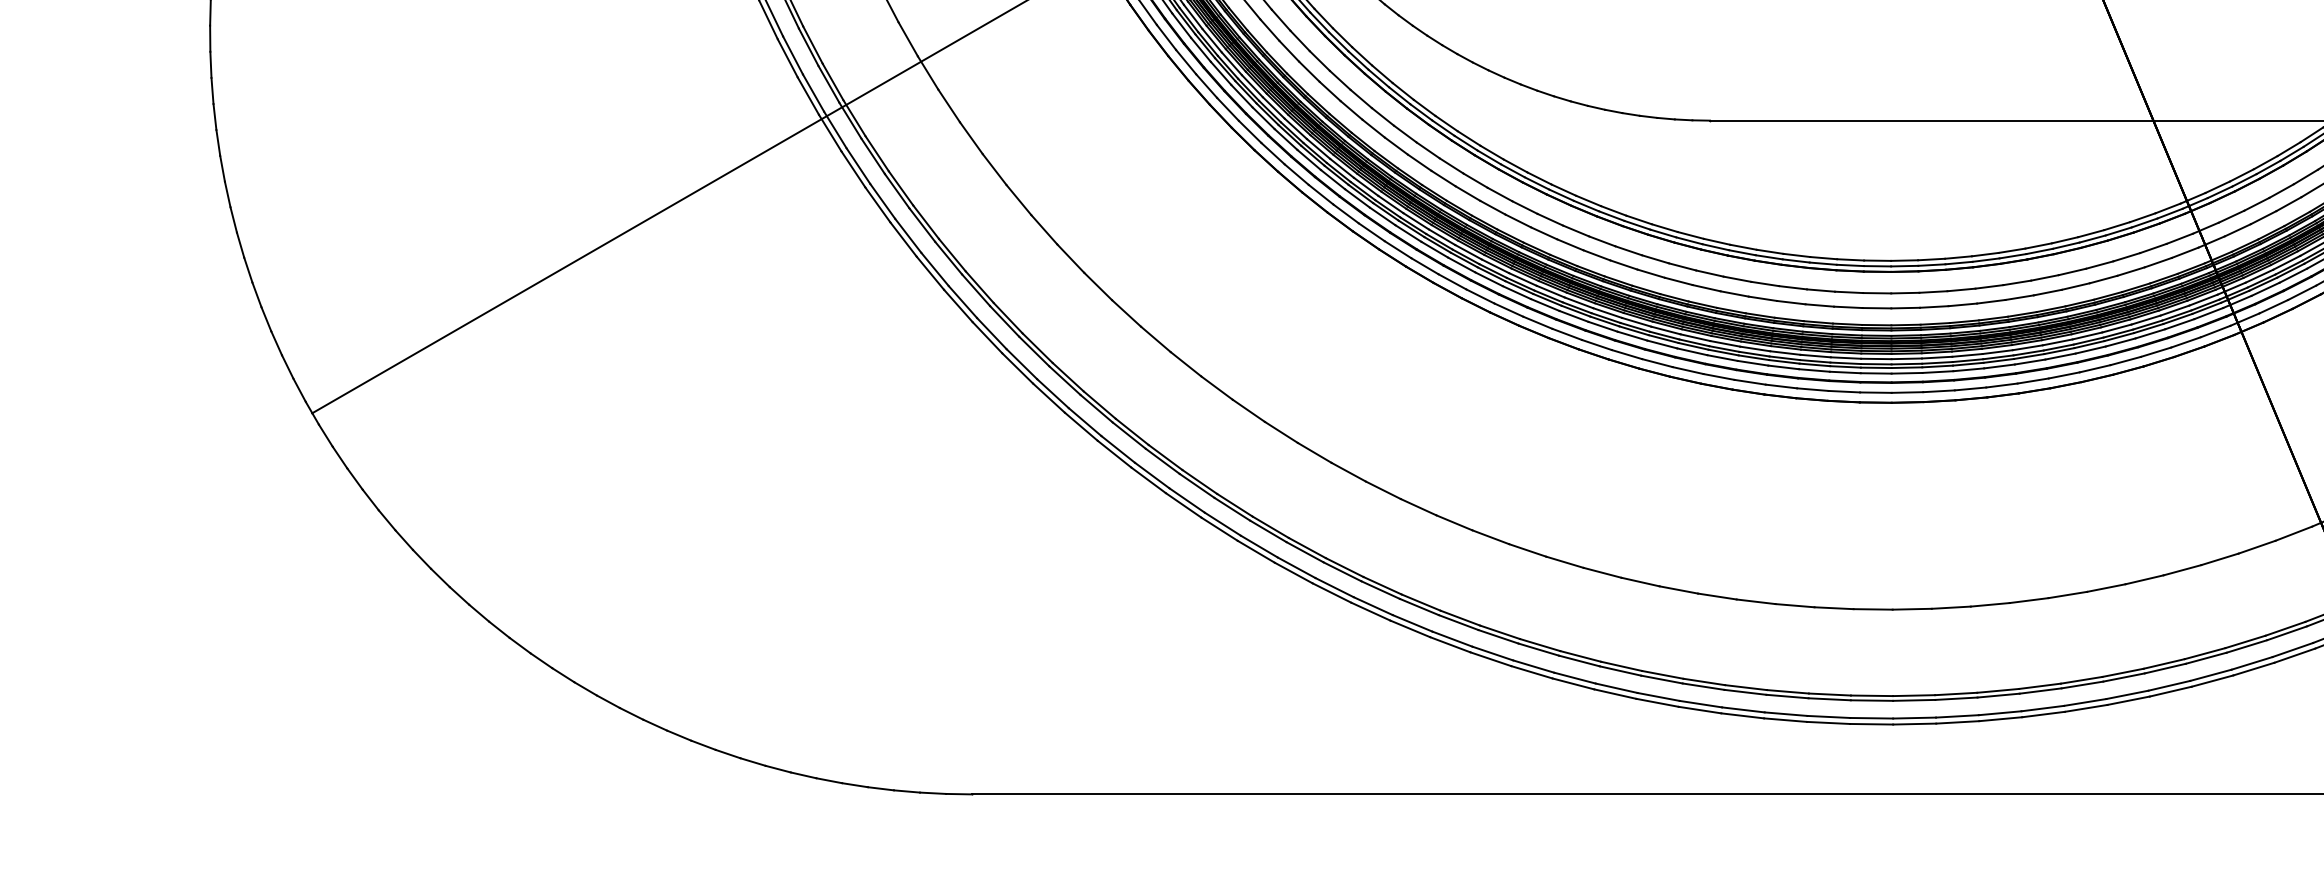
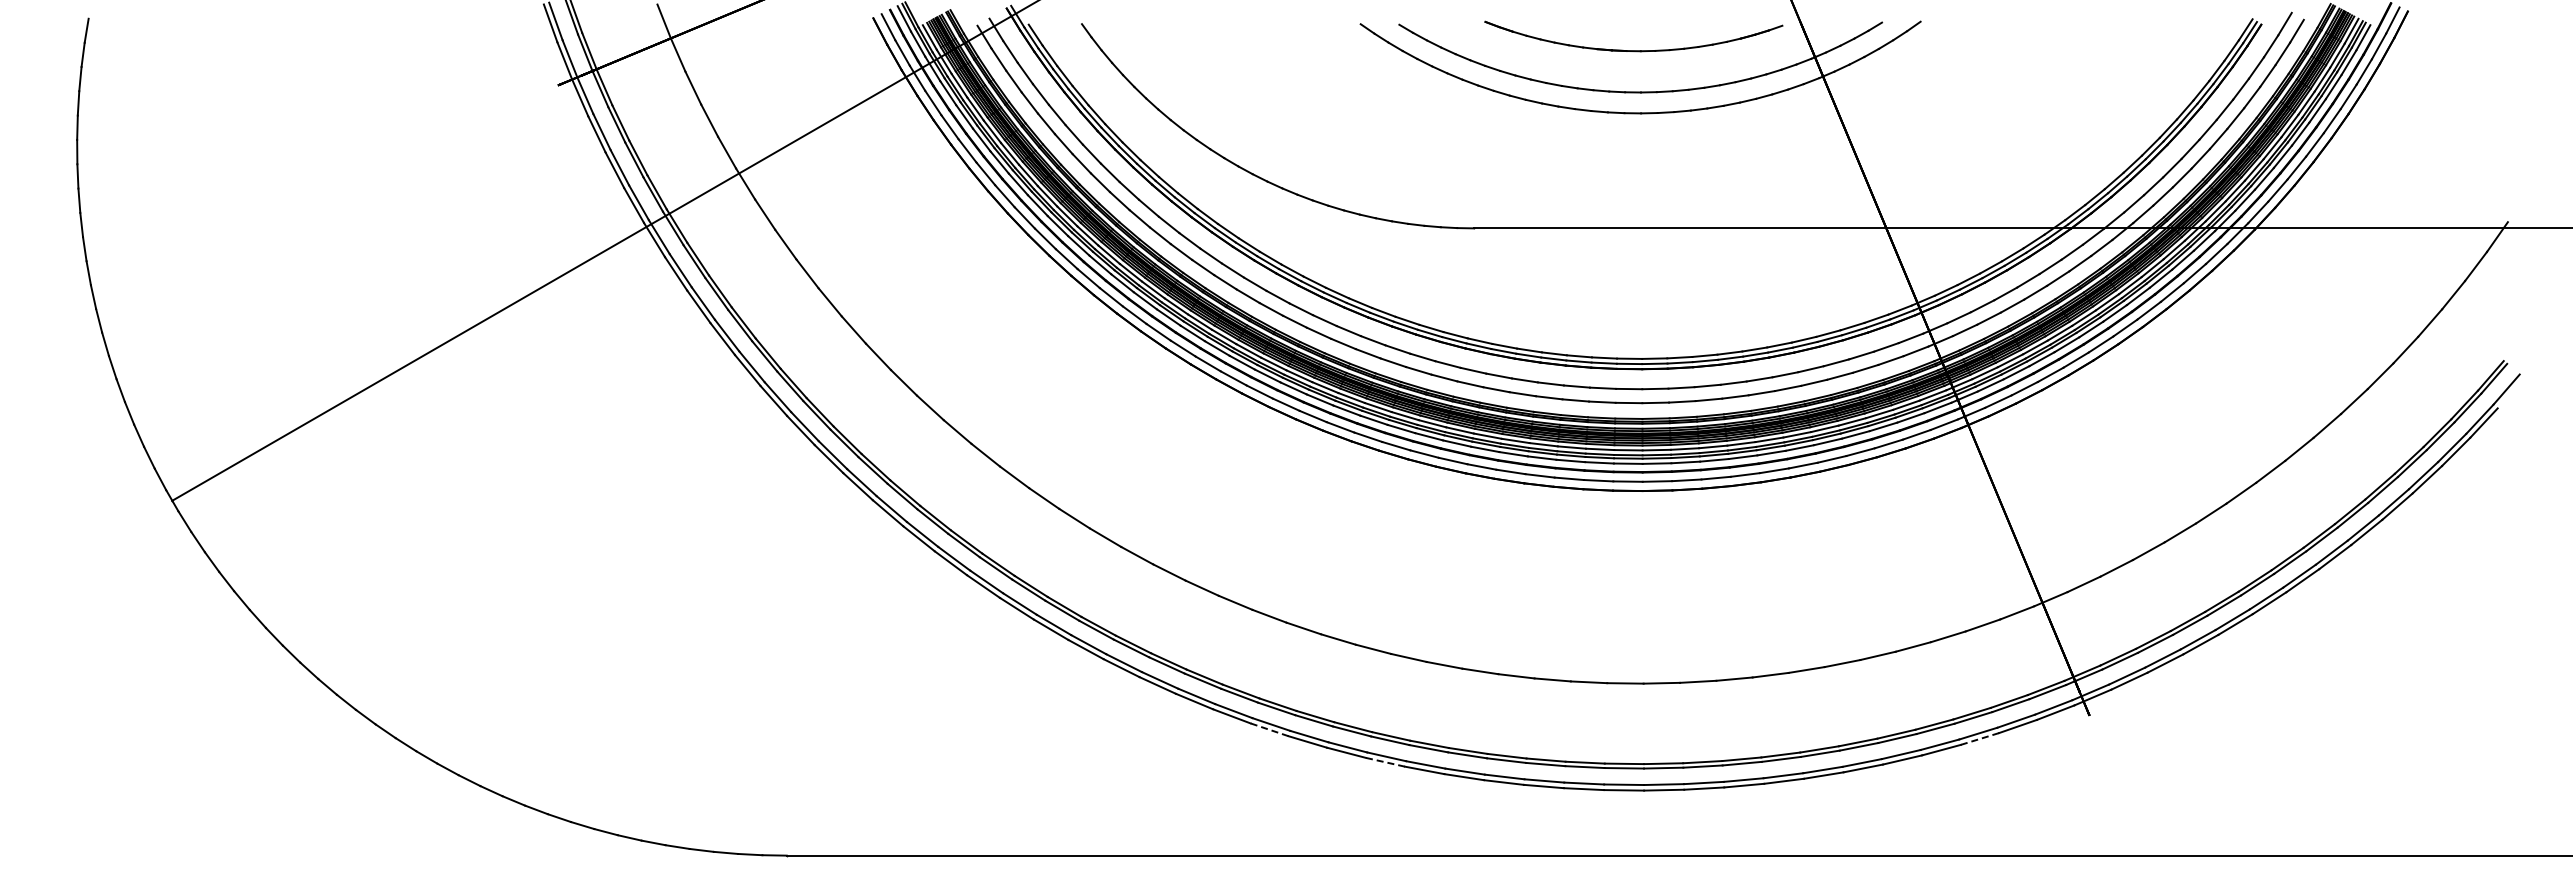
line: (1490, 658) -> (1269, 729), solid -> dashed
line: (2253, 669) -> (1979, 739), solid -> dashed
line: (1614, 694) -> (1384, 762), solid -> dashed

